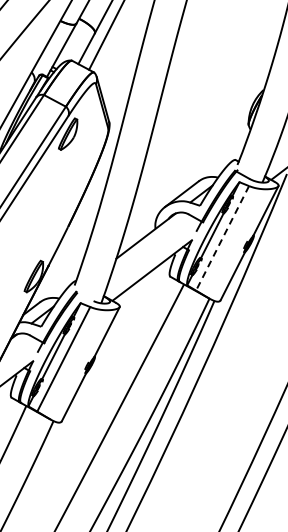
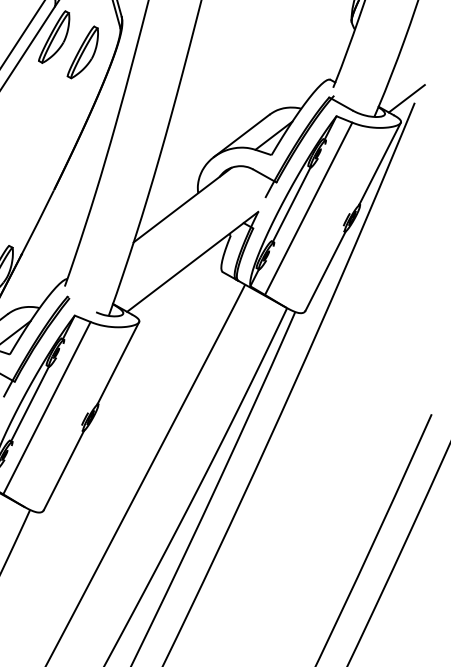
part: (85, 143) -> (82, 52), added
line: (222, 238) -> (308, 209), dashed -> solid

